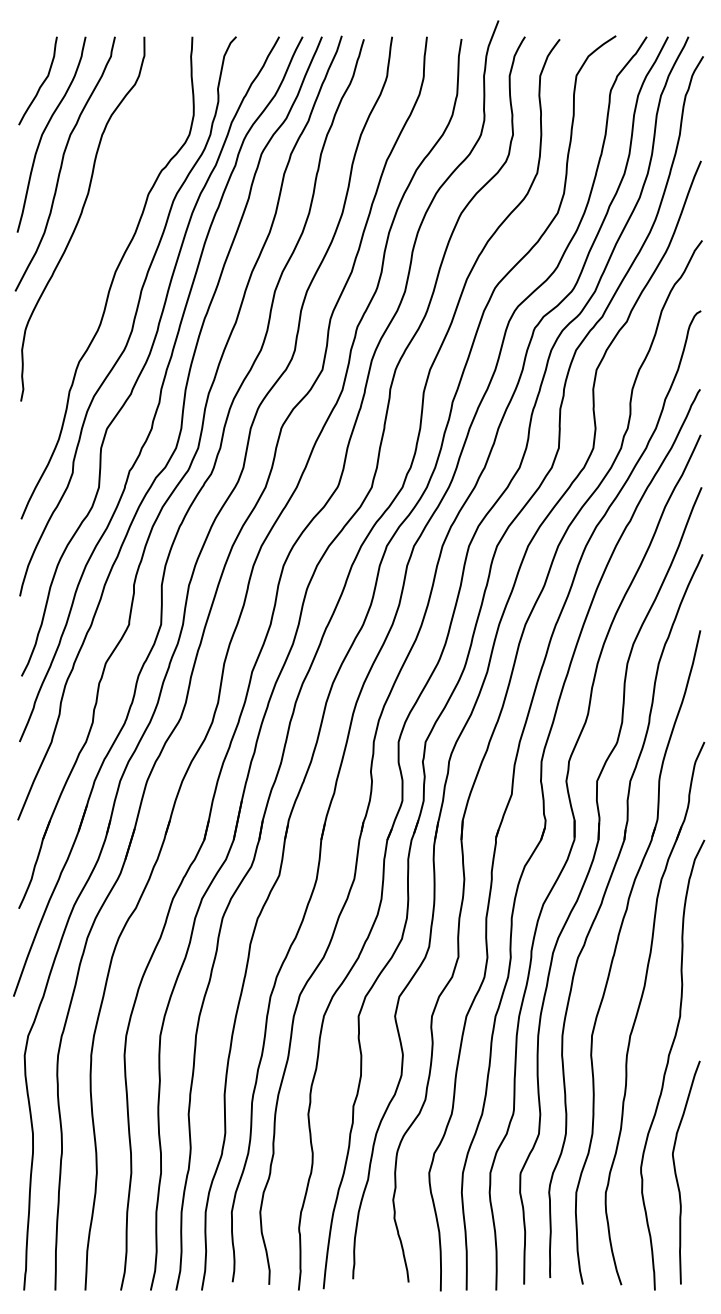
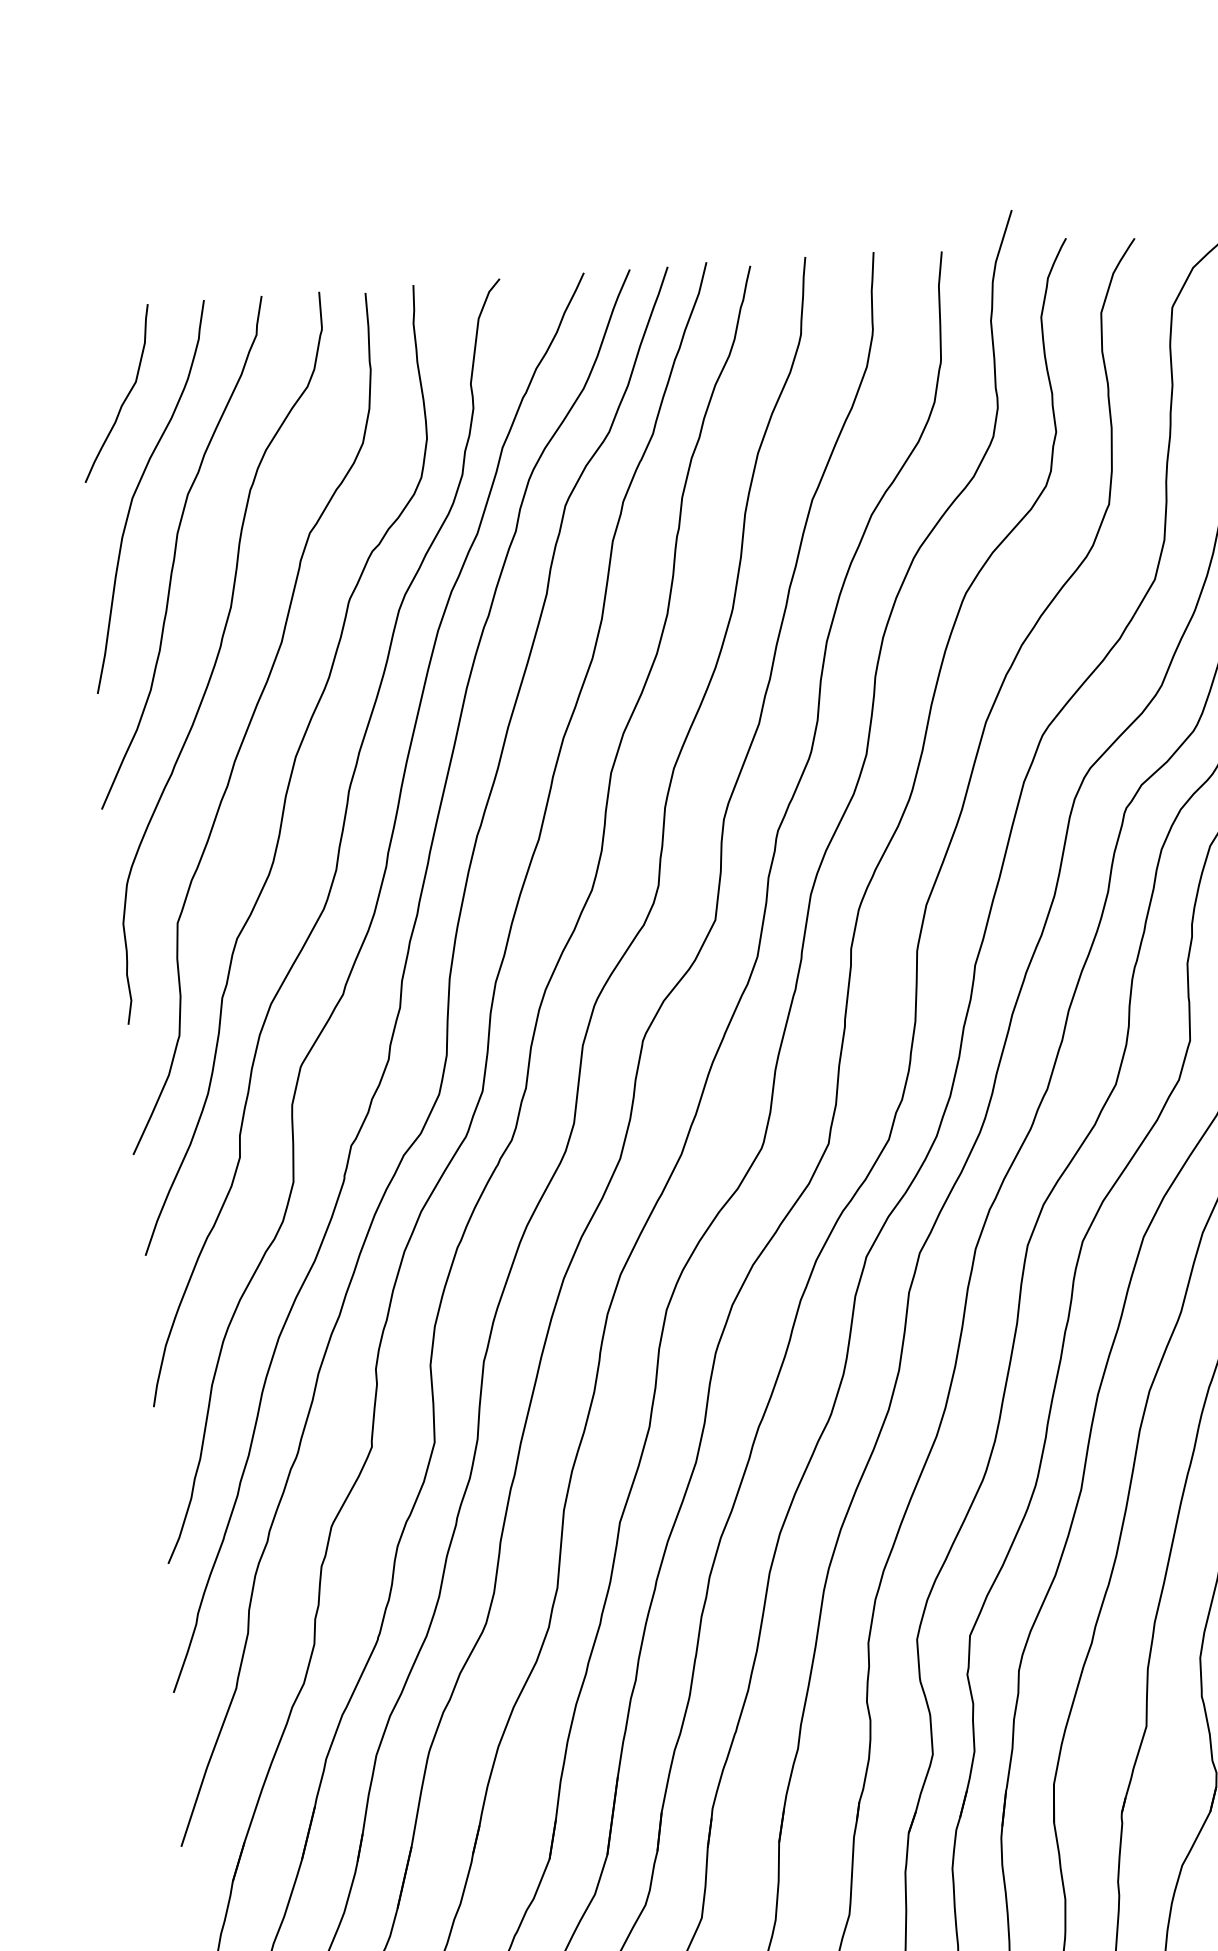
curve: (93, 253) -> (249, 724), added

